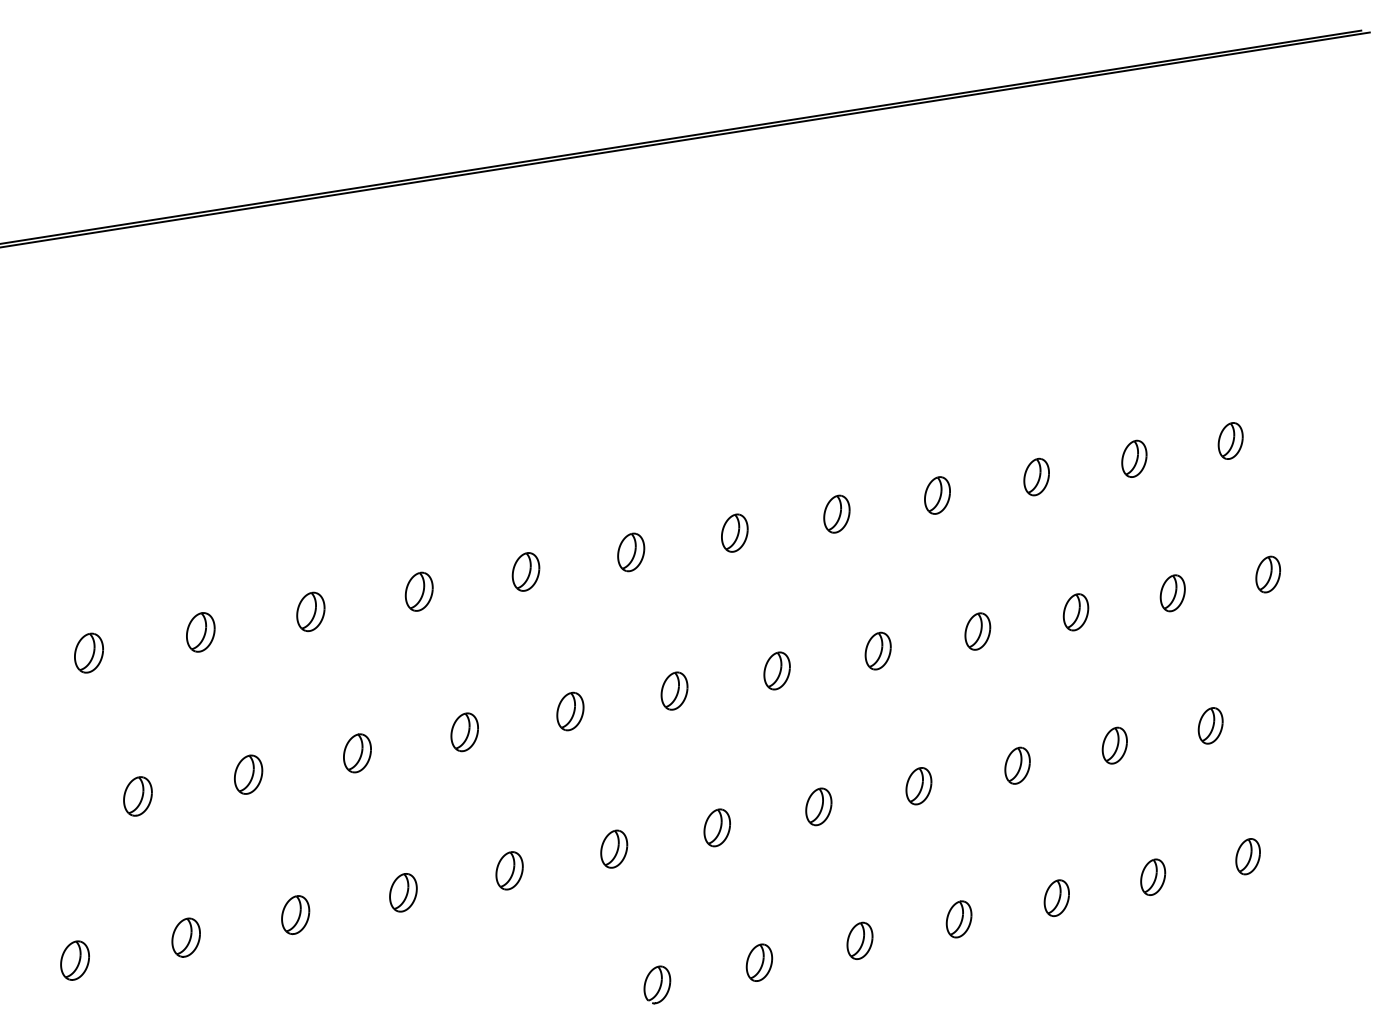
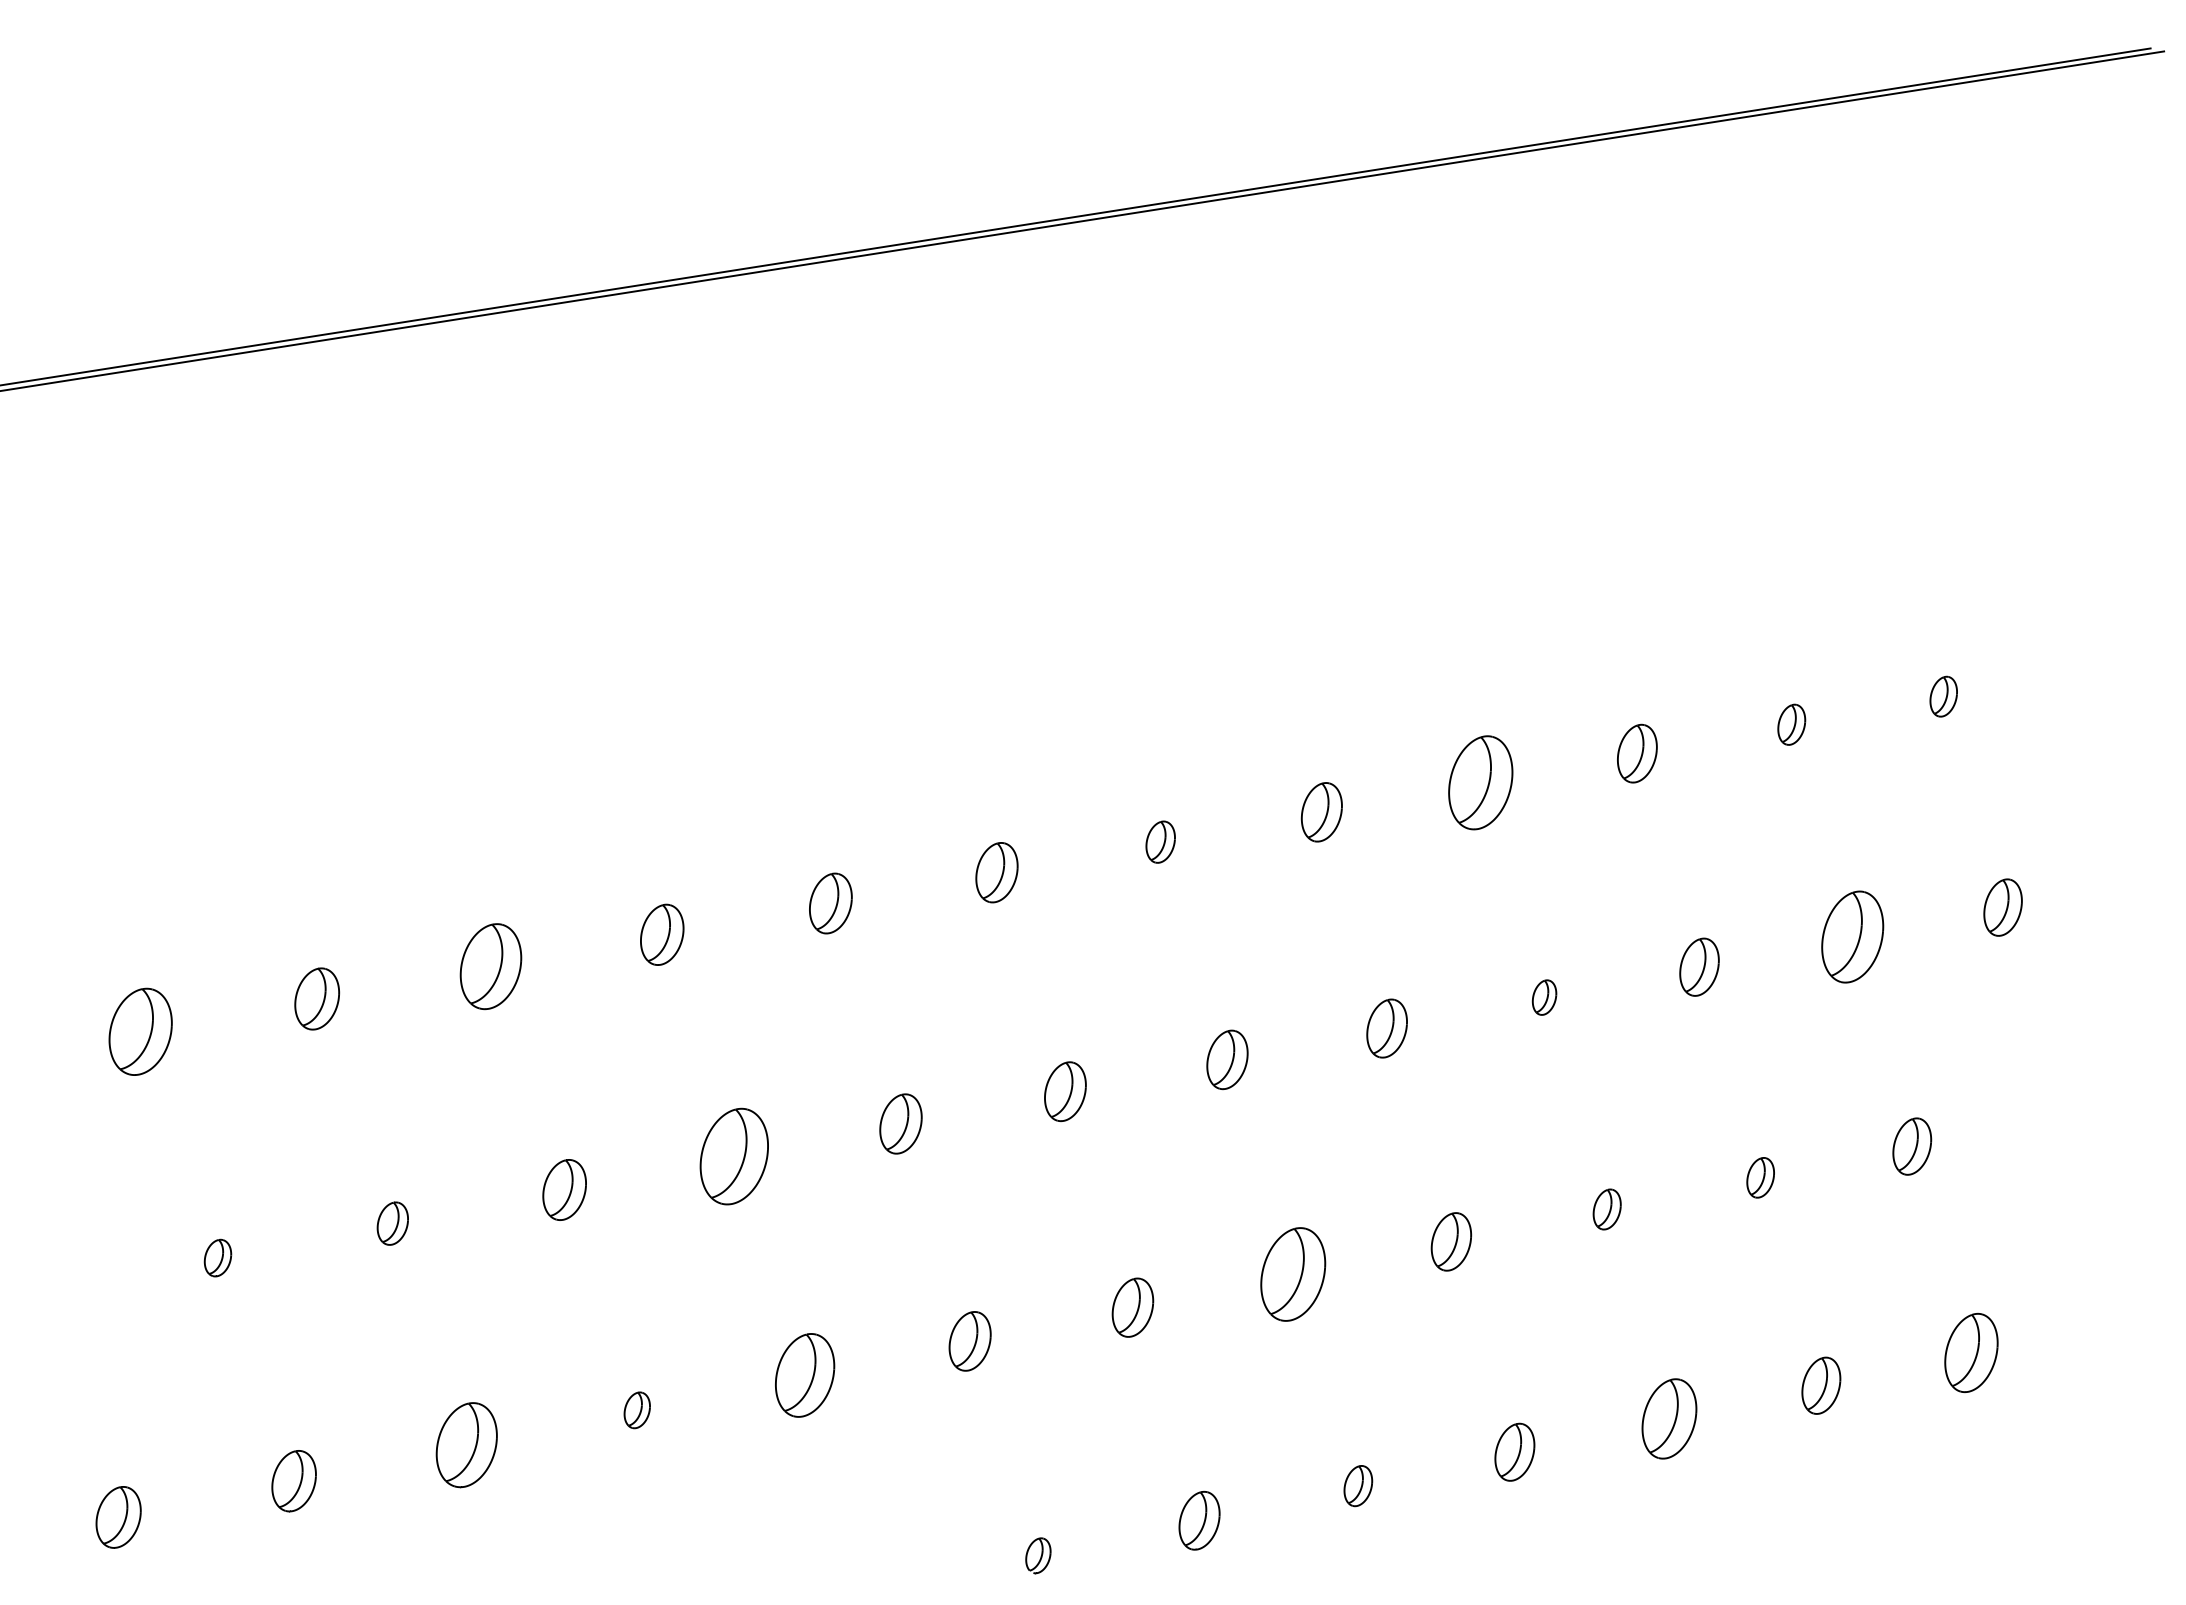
part: (1230, 440) -> (1943, 695), size x0.7
part: (1134, 458) -> (1791, 724), size x0.7
part: (937, 495) -> (1480, 782), size x1.6
part: (734, 532) -> (1160, 841), size x0.7
part: (1172, 593) -> (1851, 937), size x1.6
part: (310, 611) -> (490, 965), size x1.4
part: (977, 631) -> (1543, 997), size x0.6
part: (88, 652) -> (139, 1030), size x1.4
part: (464, 732) -> (733, 1157), size x1.6
part: (1114, 745) -> (1760, 1177), size x0.7
part: (1017, 765) -> (1607, 1209), size x0.7
part: (248, 774) -> (392, 1223), size x0.7
part: (137, 796) -> (217, 1258), size x0.6
part: (818, 806) -> (1292, 1273), size x1.6
part: (1247, 856) -> (1970, 1352), size x1.4
part: (509, 870) -> (804, 1375), size x1.4
part: (403, 892) -> (637, 1409), size x0.6
part: (1056, 897) -> (1668, 1417), size x1.4
part: (295, 915) -> (466, 1446), size x1.4
part: (859, 940) -> (1357, 1485), size x0.7
part: (657, 984) -> (1038, 1555), size x0.6

